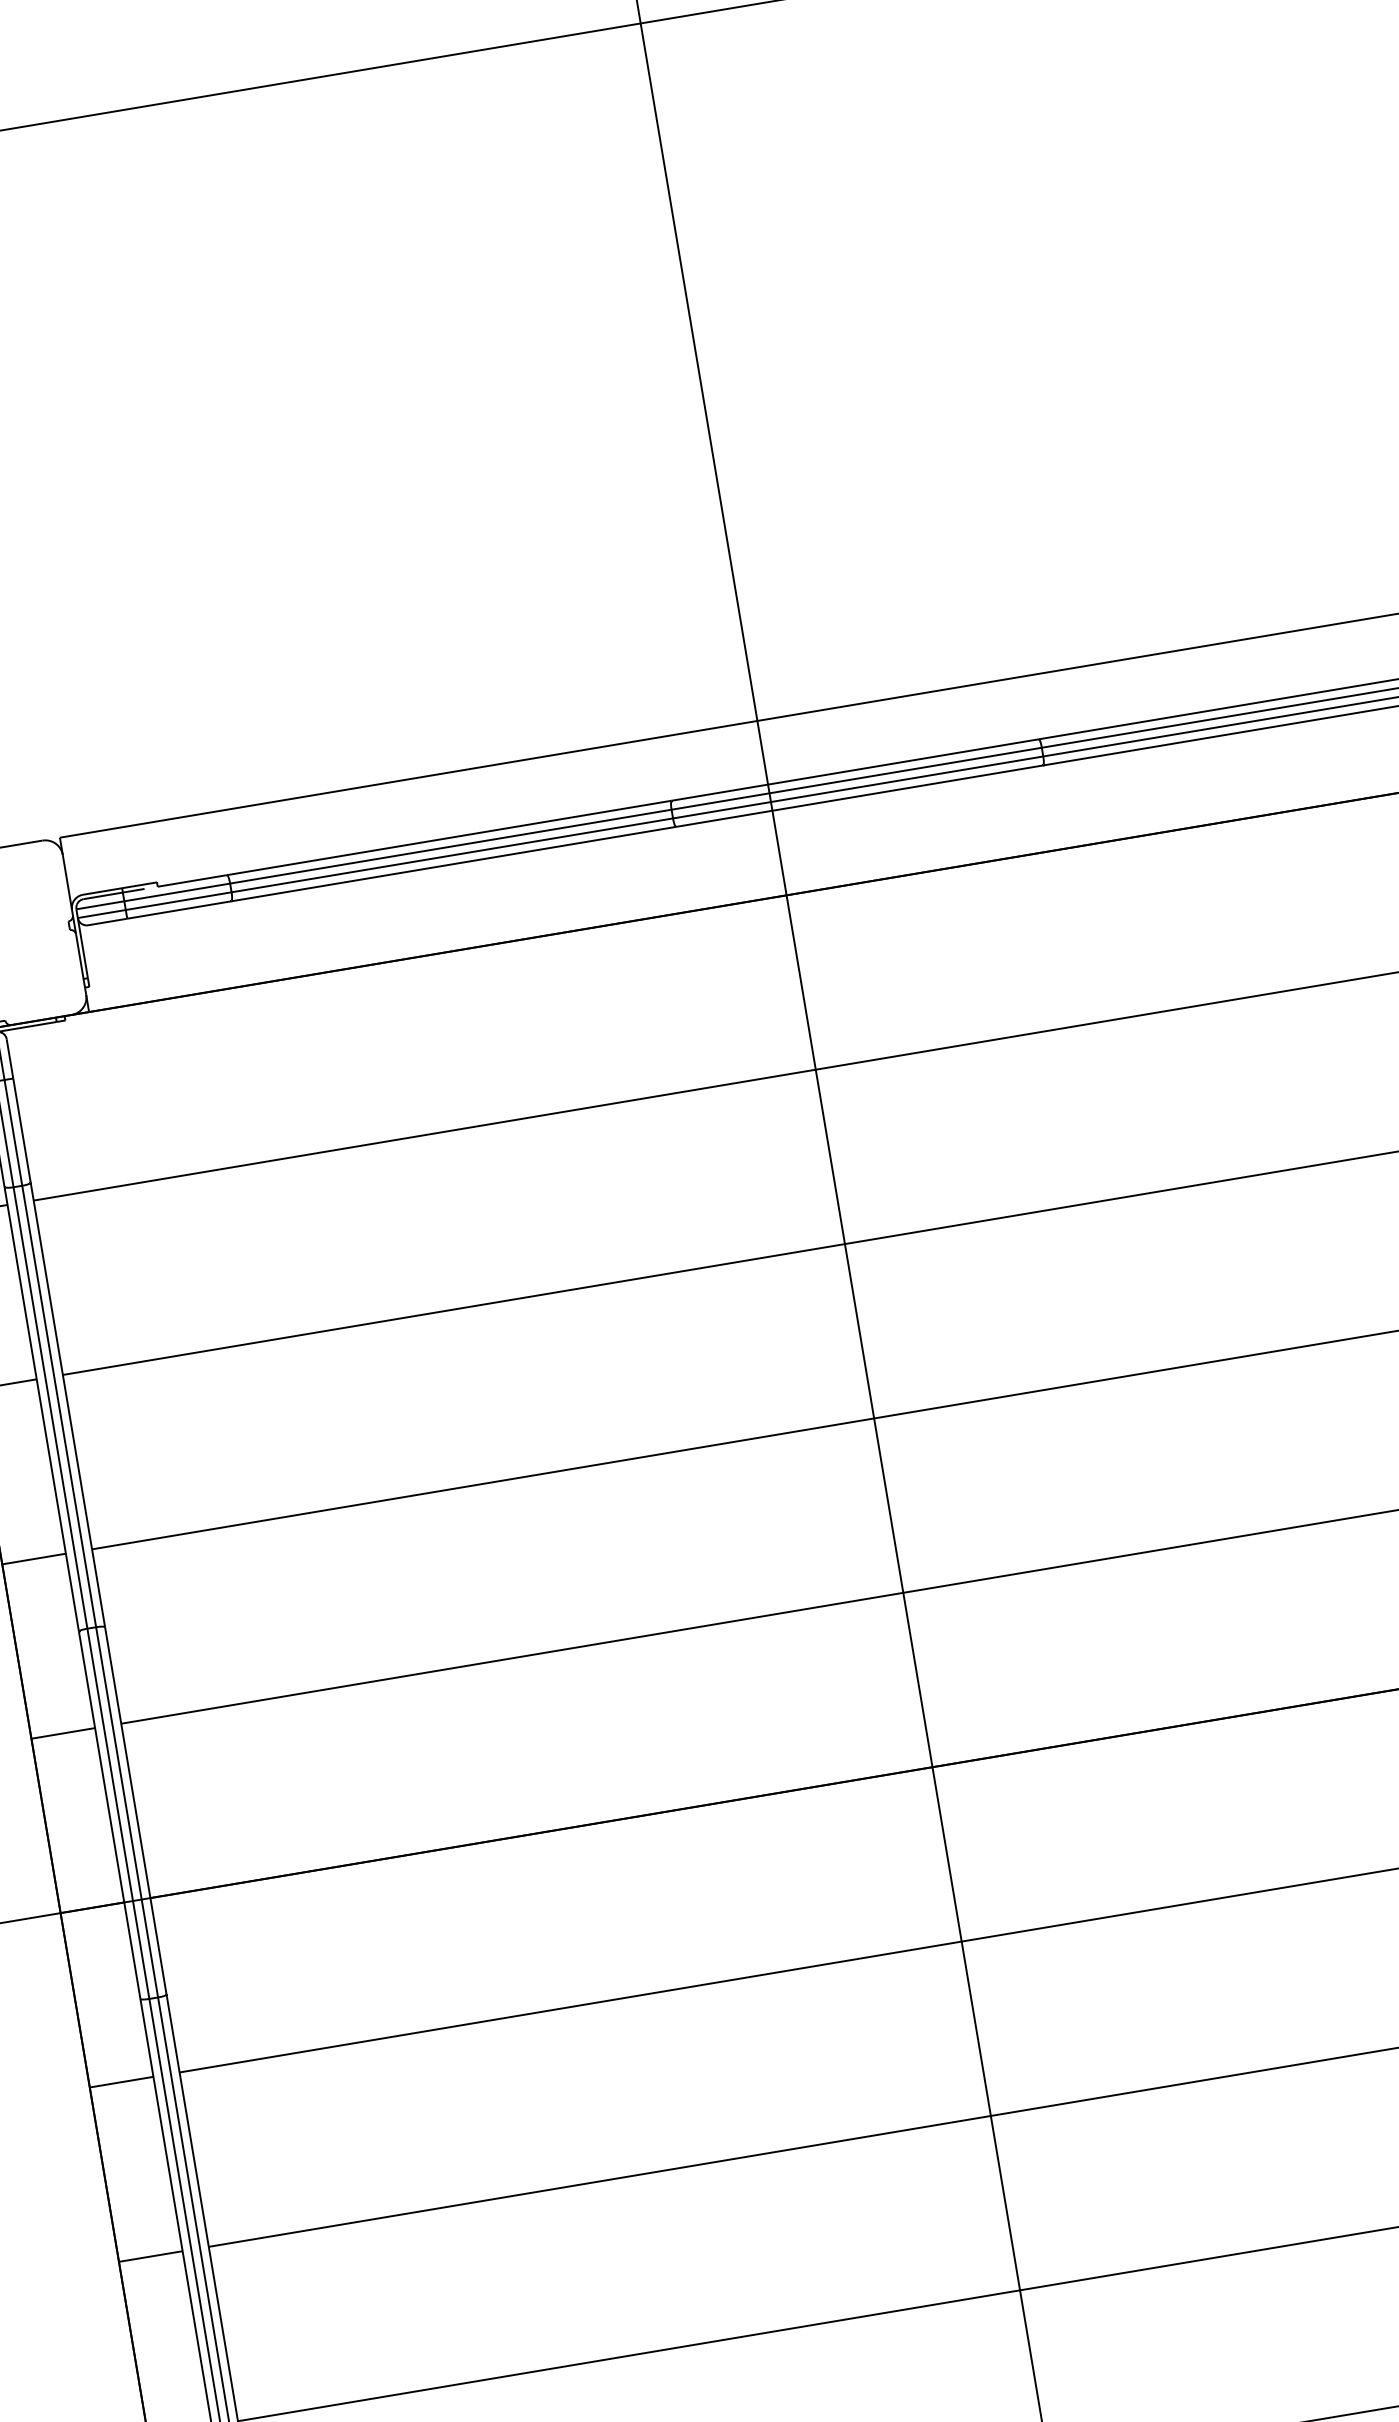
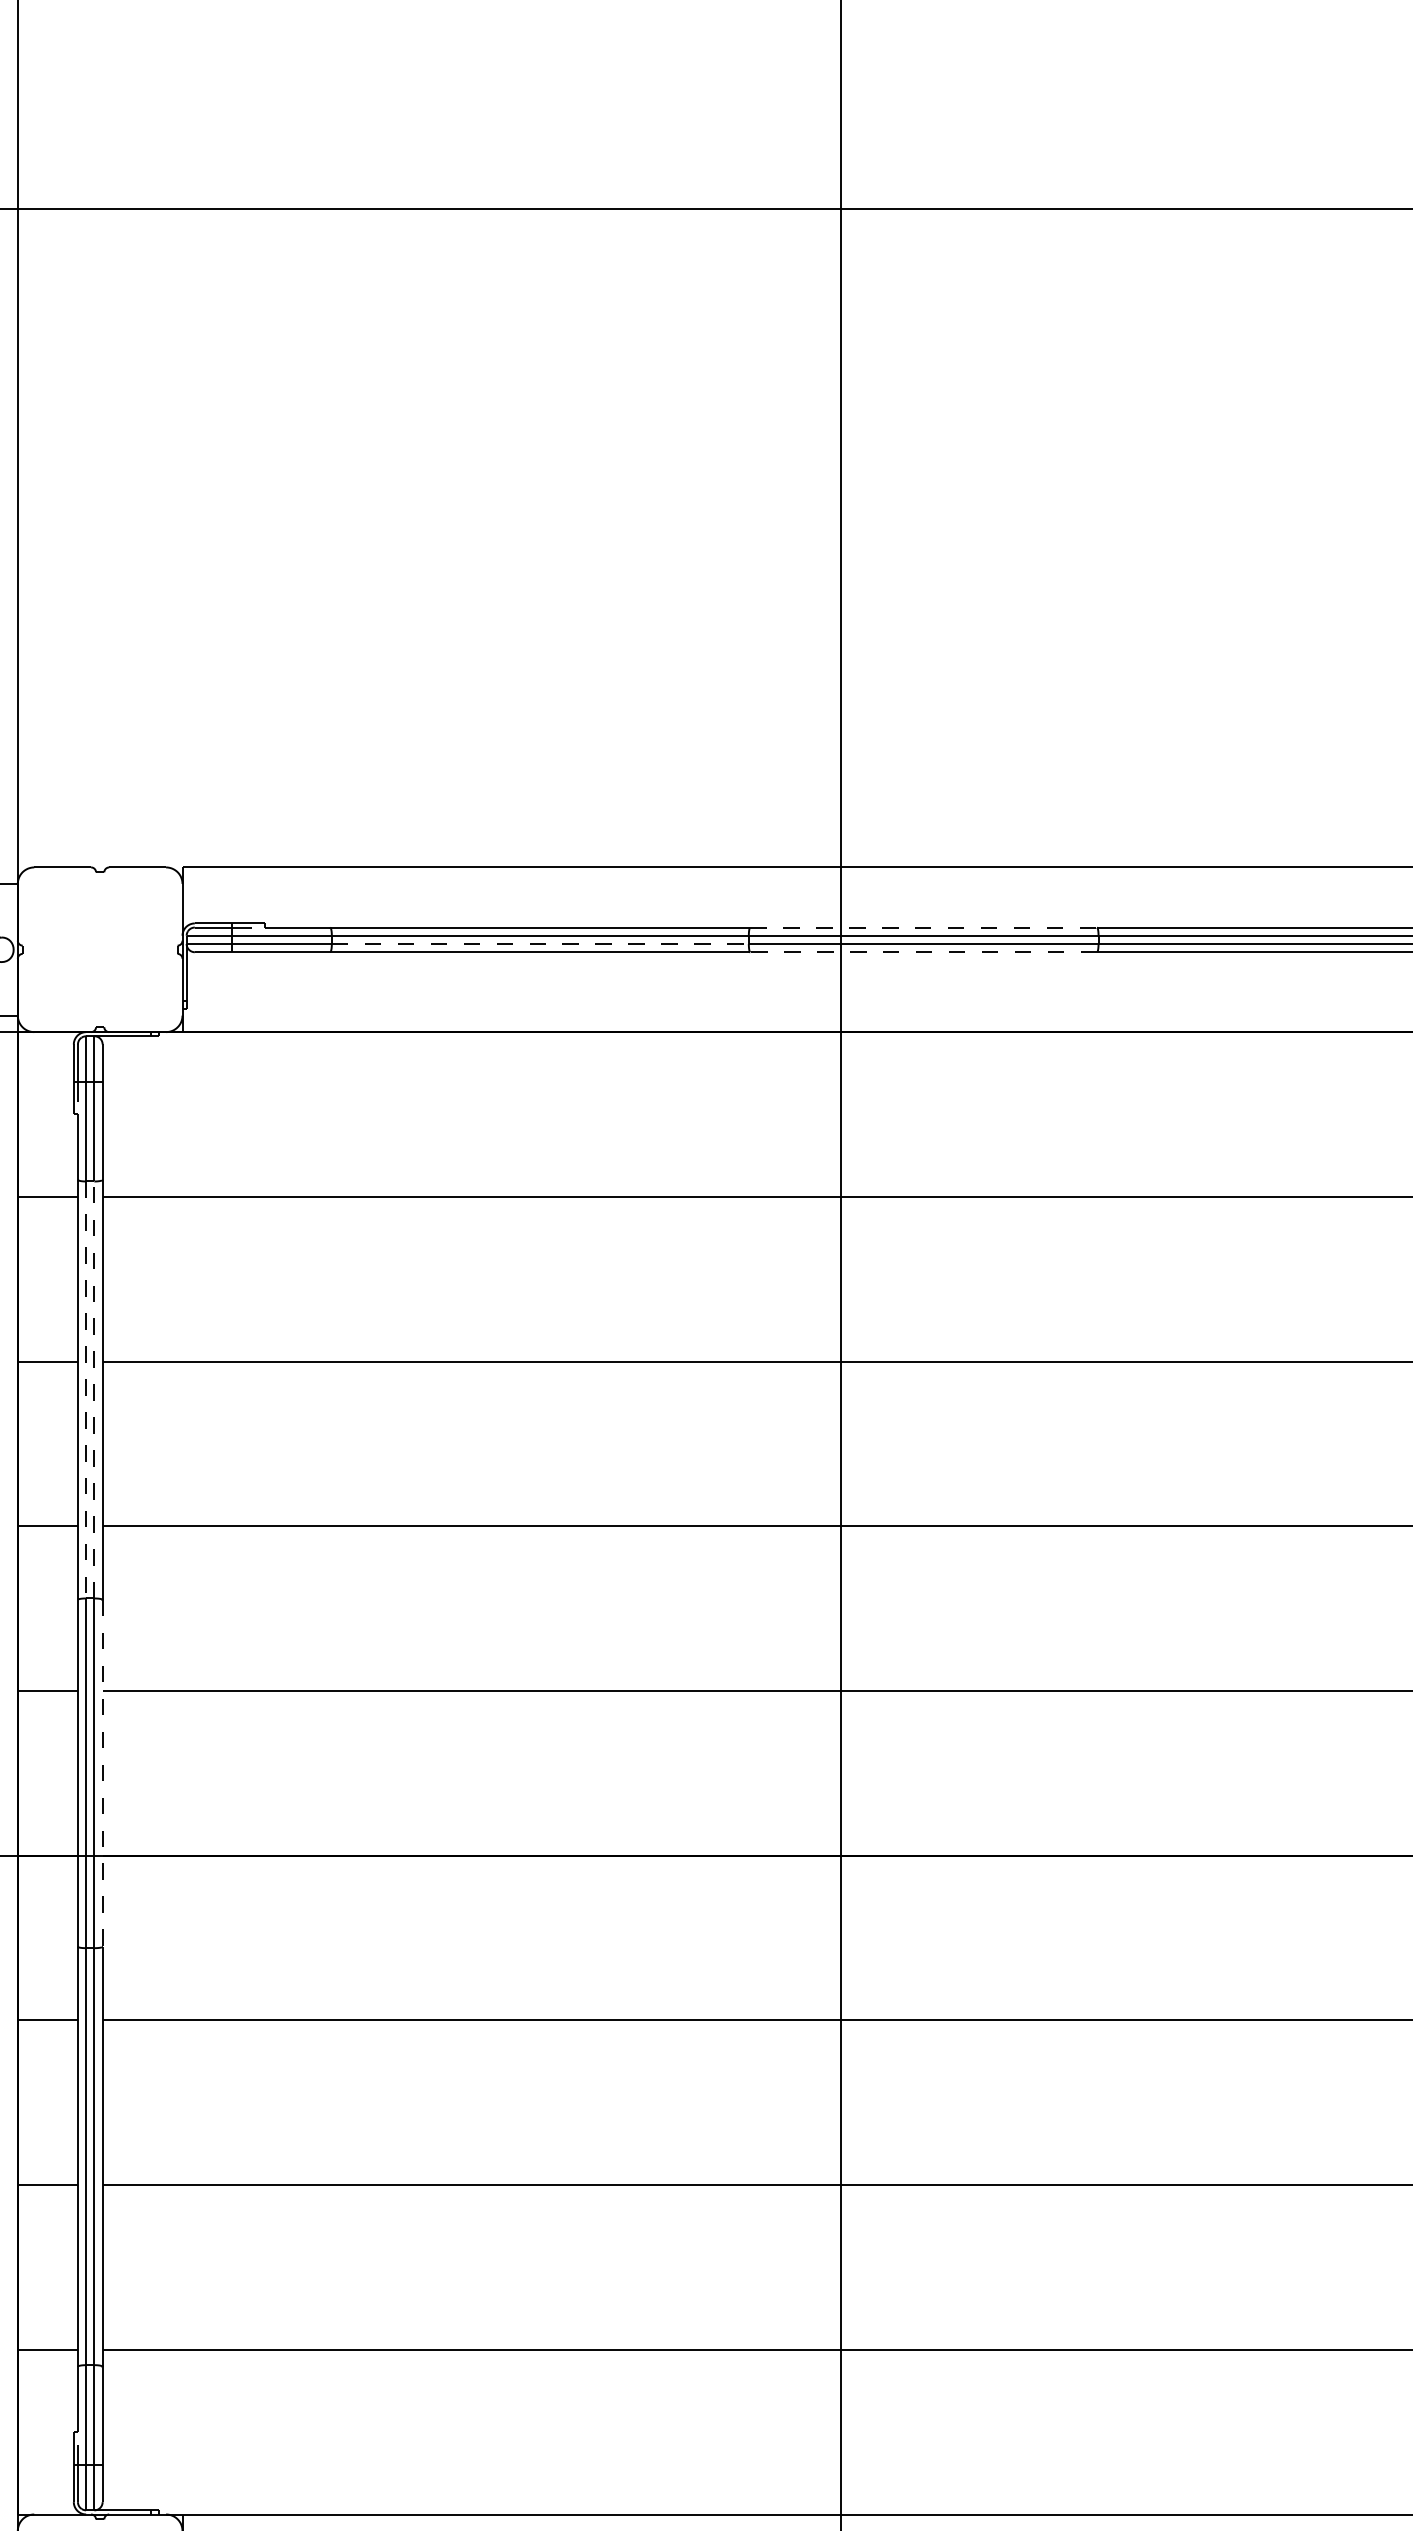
line: (856, 769) -> (924, 927), solid -> dashed
line: (859, 796) -> (923, 952), solid -> dashed
line: (452, 855) -> (540, 944), solid -> dashed
line: (59, 1405) -> (94, 1389), solid -> dashed
line: (50, 1408) -> (86, 1390), solid -> dashed
line: (135, 1811) -> (102, 1773), solid -> dashed

